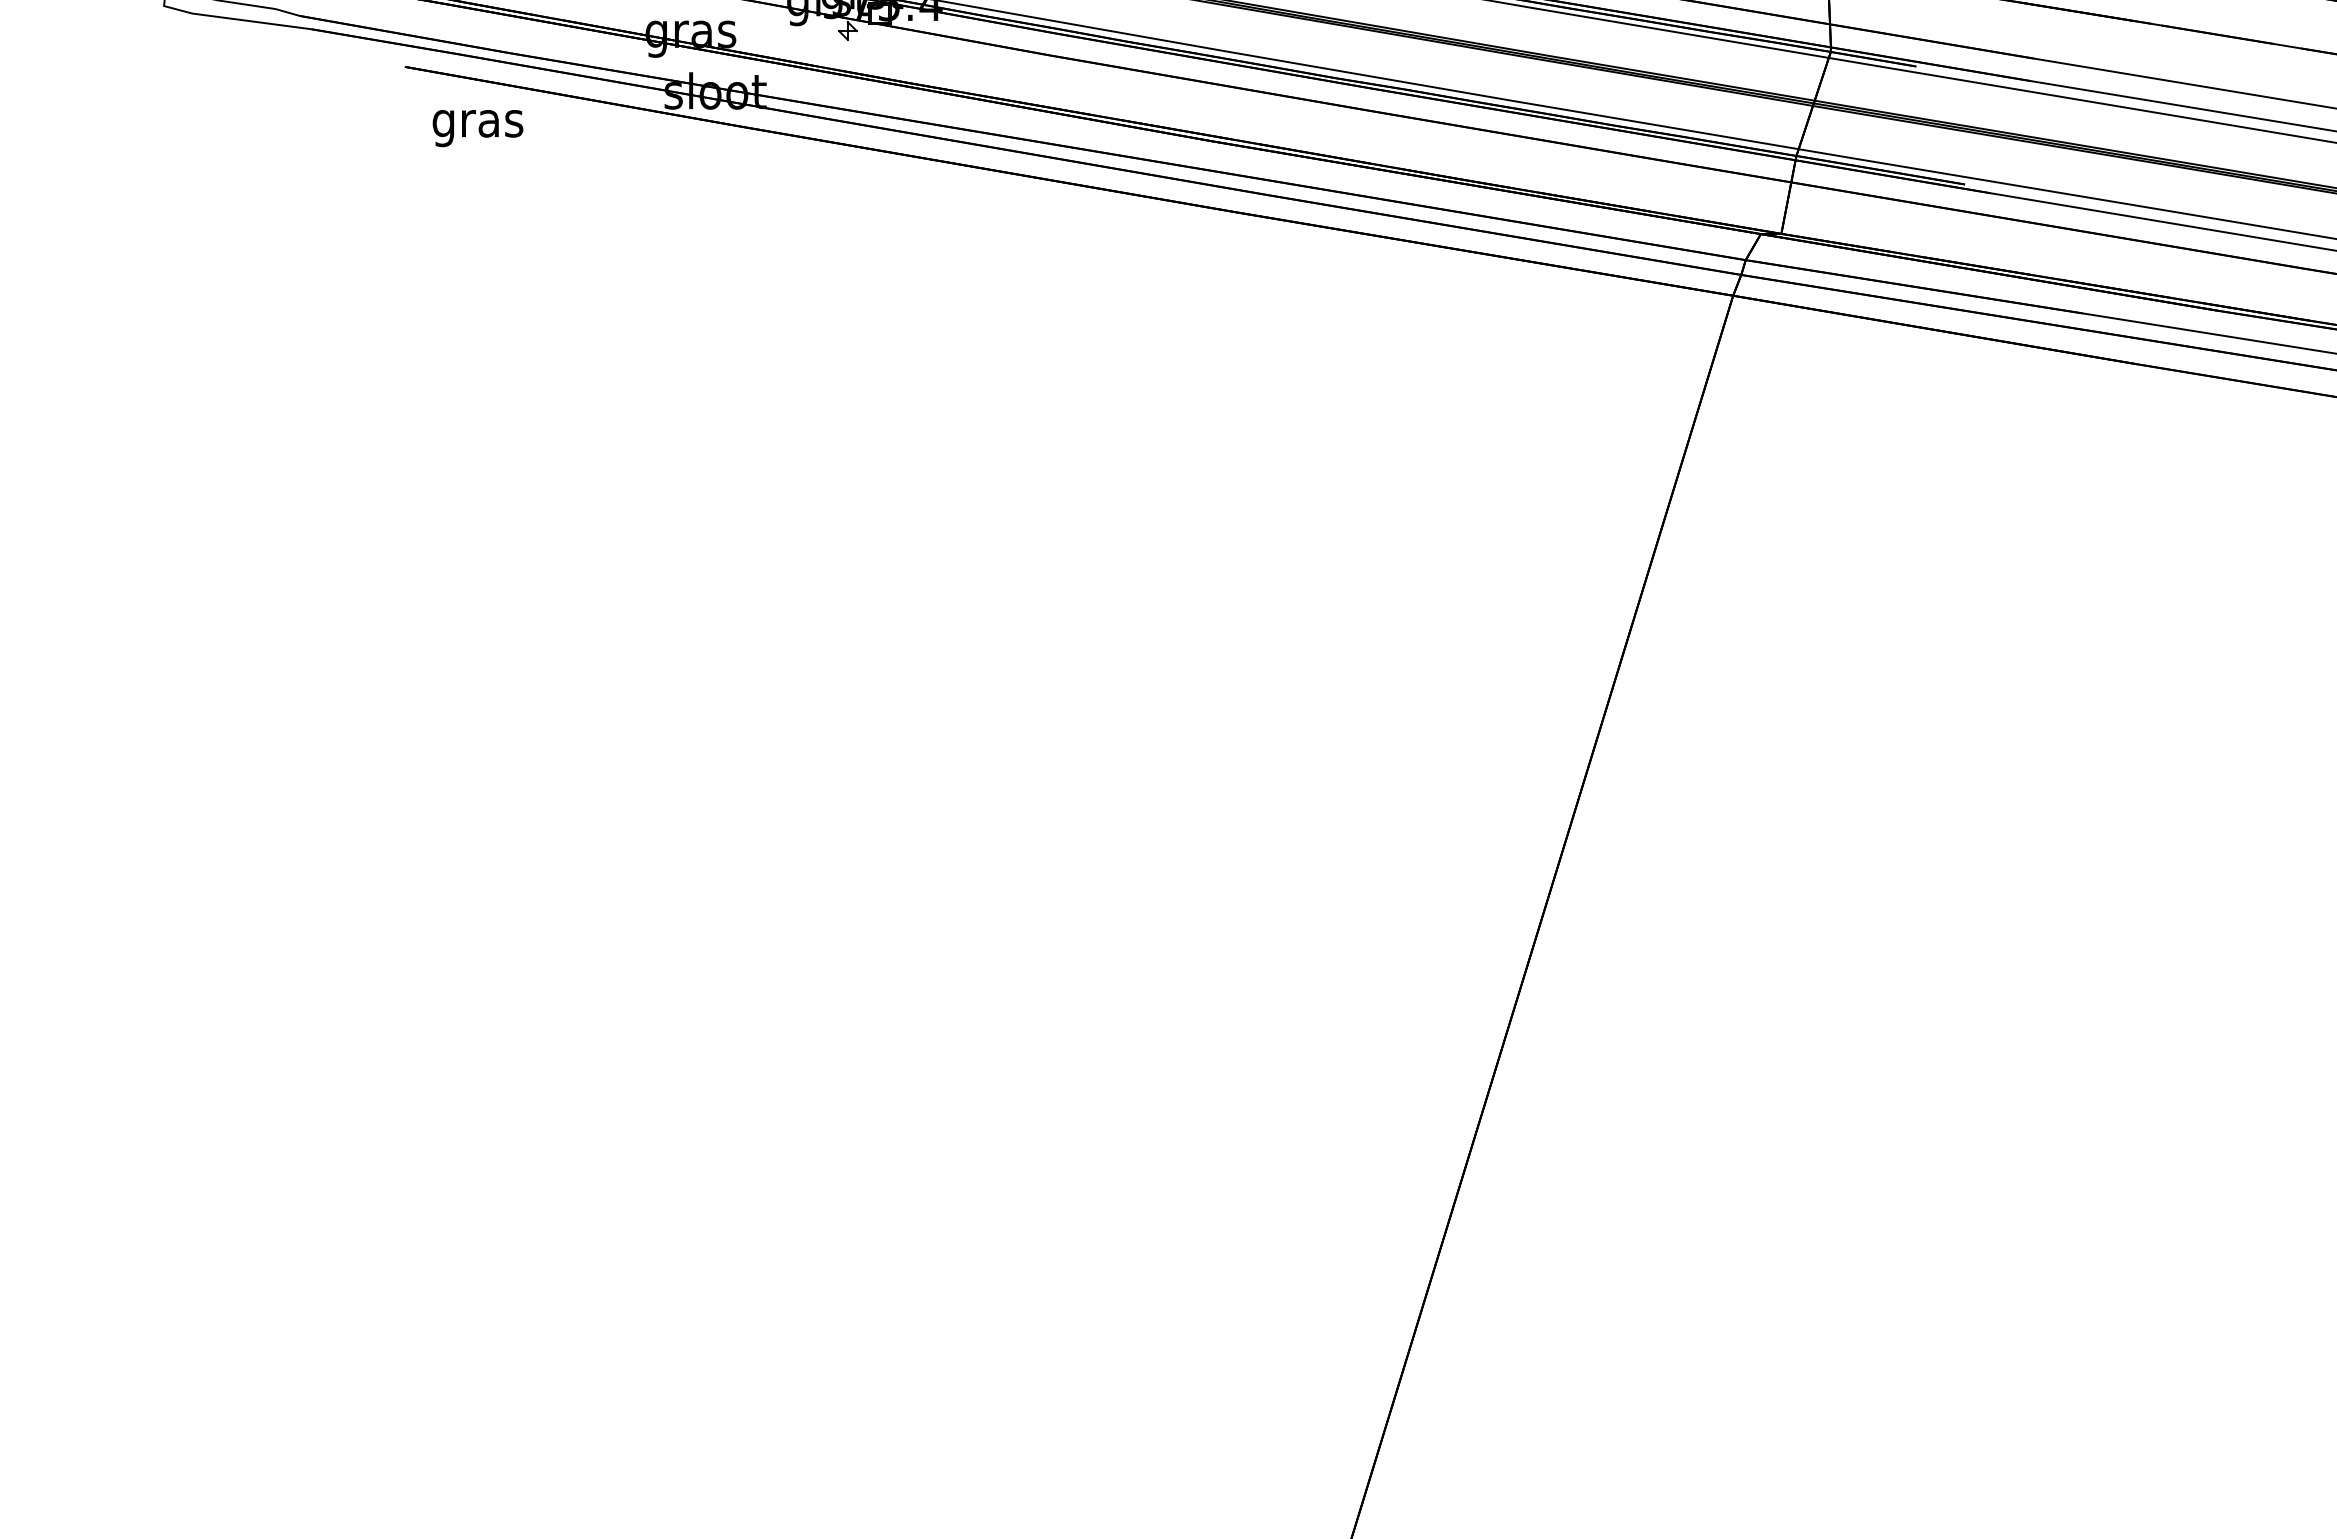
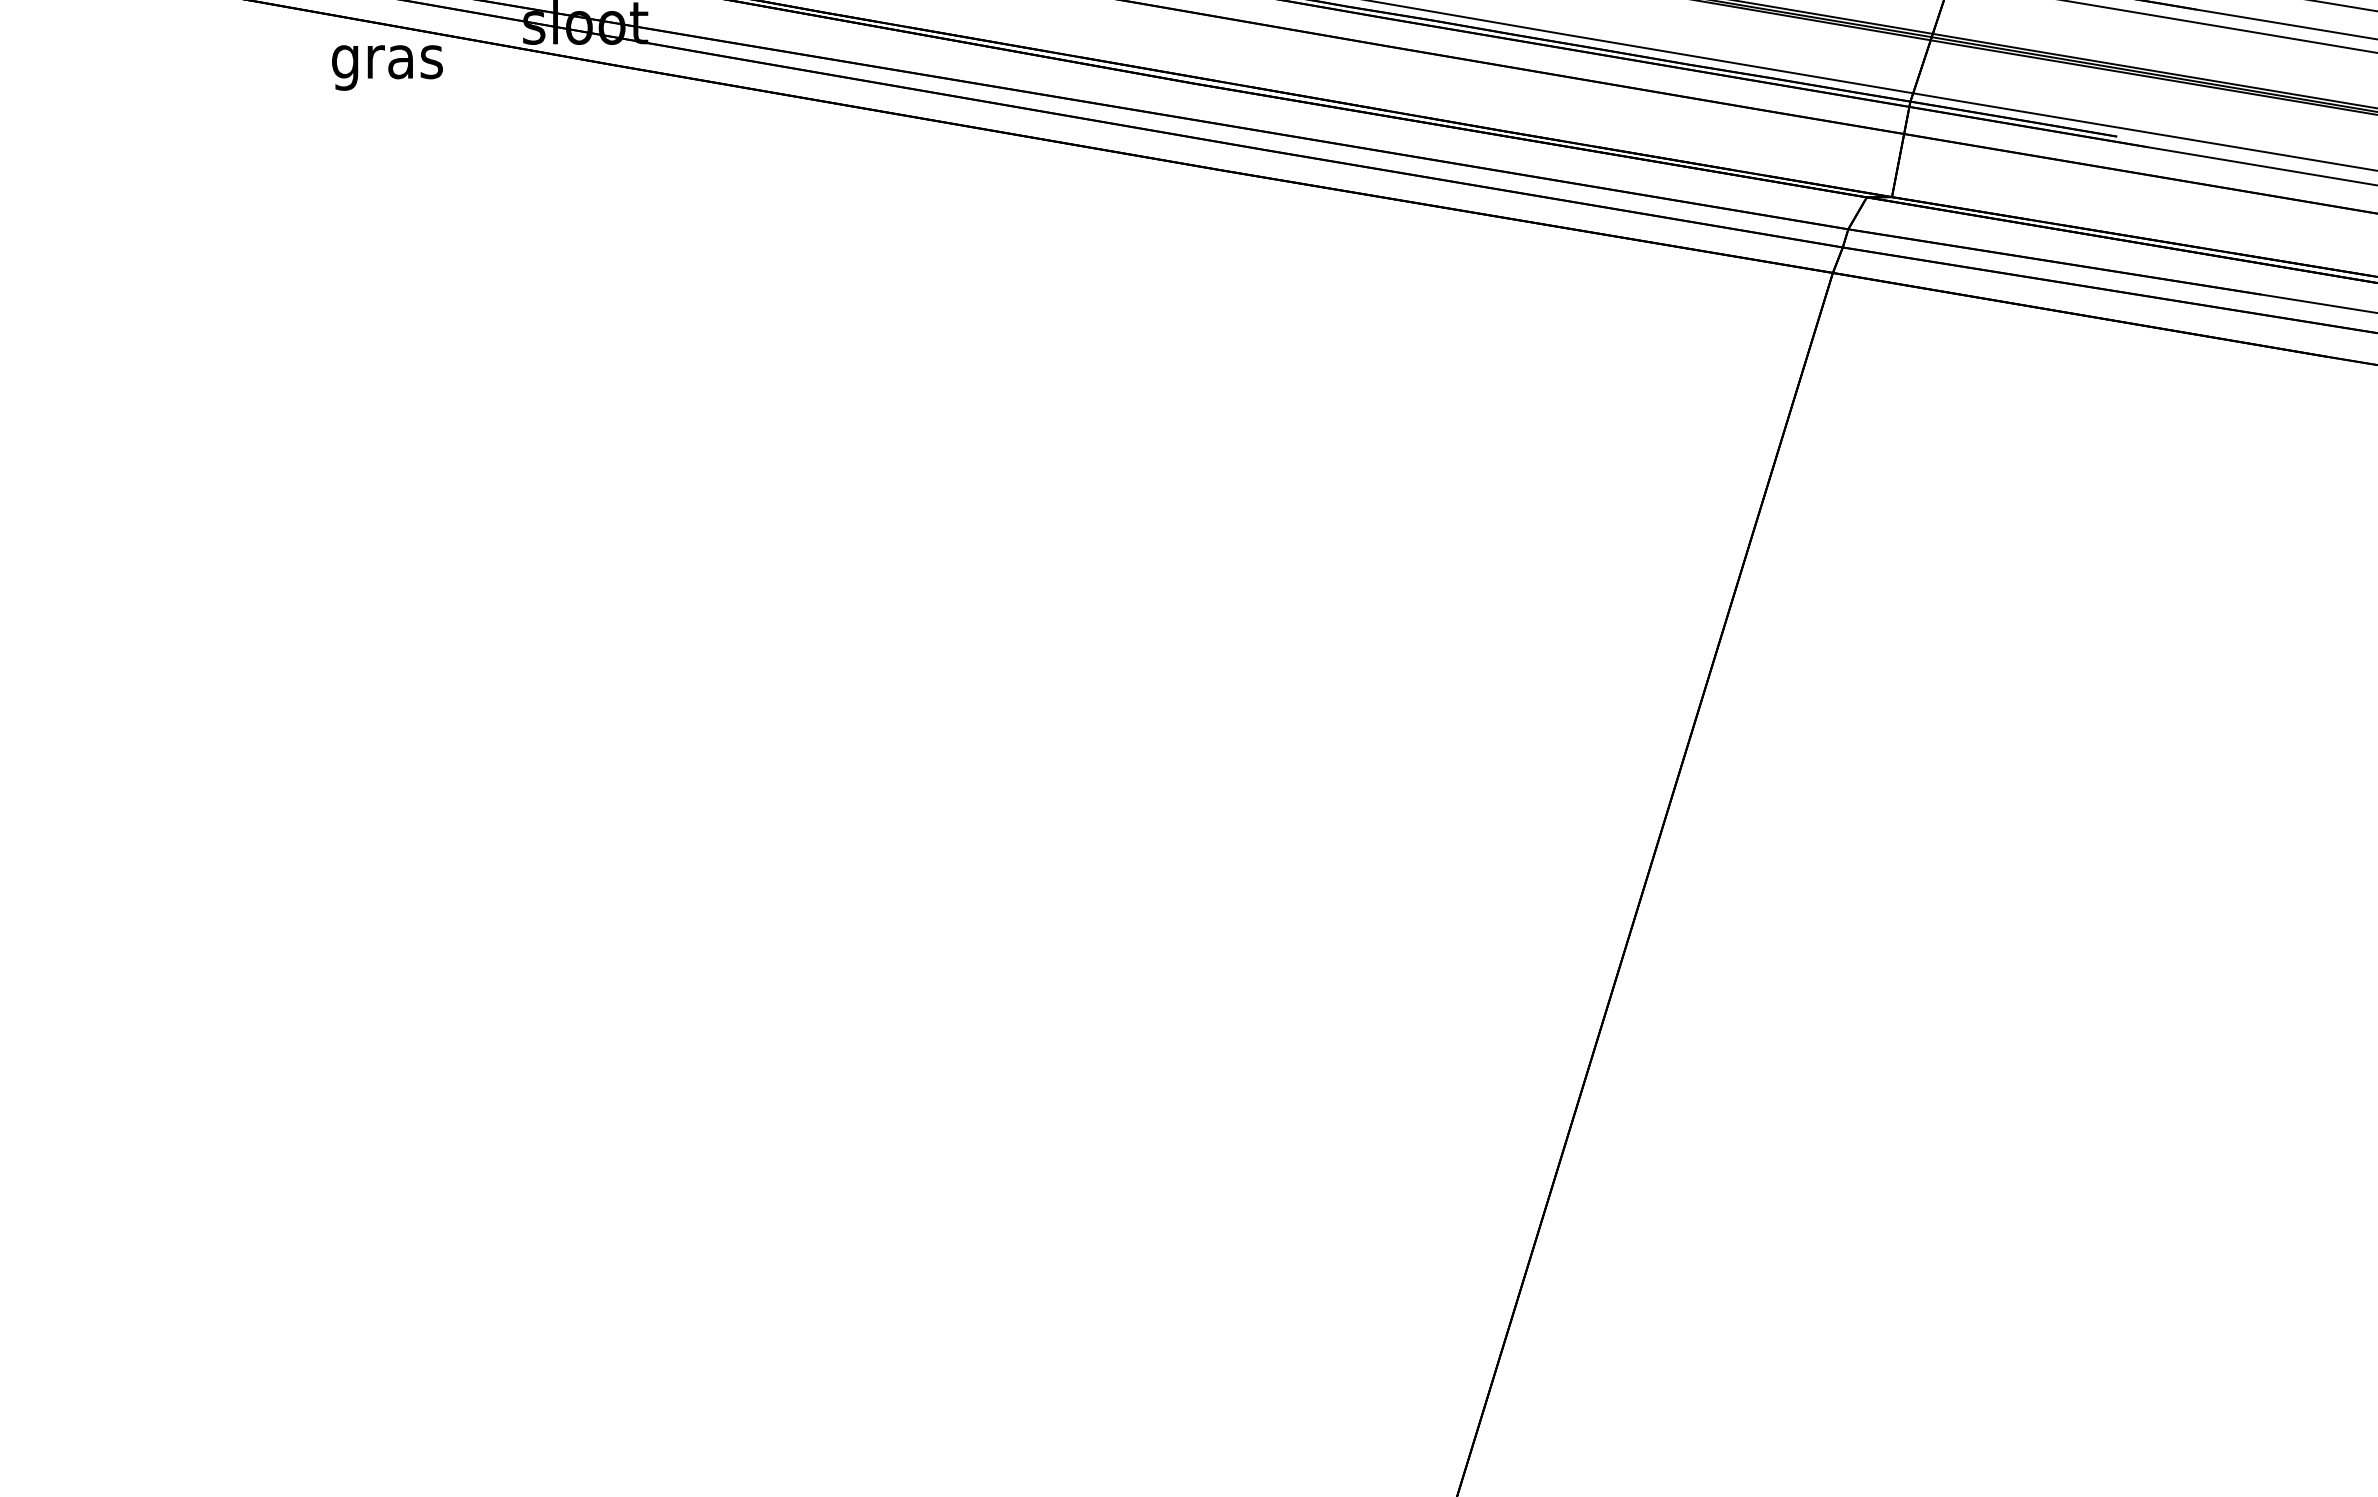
text: (477, 128) -> (386, 67), moved

